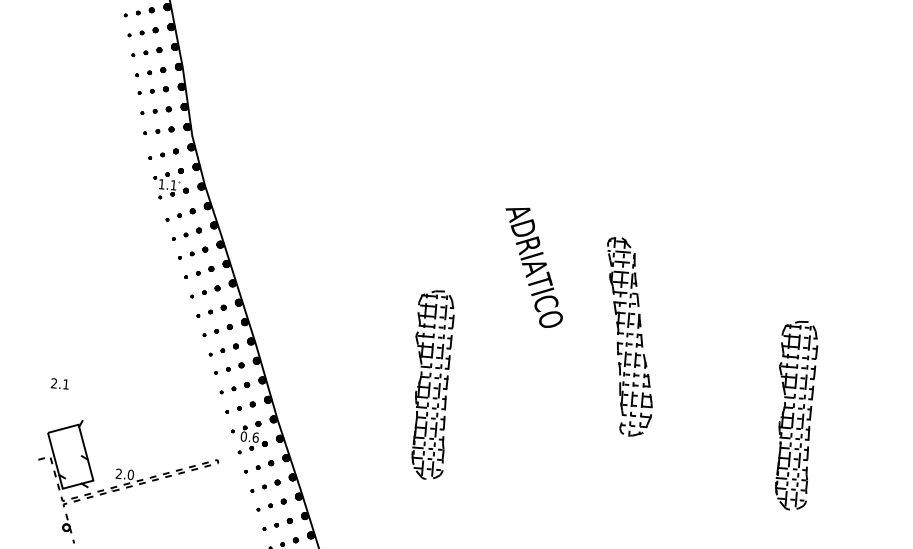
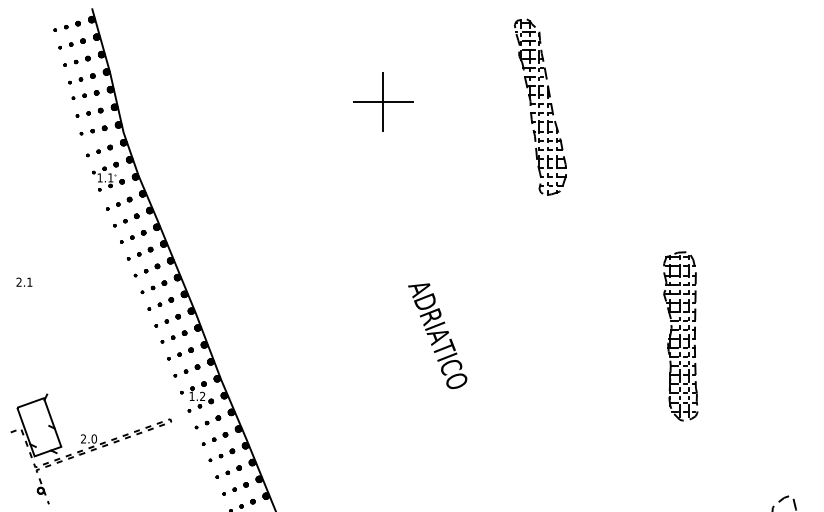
part: (484, 125) -> (383, 101), added
text: (533, 267) -> (437, 336), moved
part: (628, 336) -> (540, 106), moved
text: (60, 383) -> (24, 281), moved
part: (430, 384) -> (354, 336), removed
text: (249, 437) -> (197, 396), 0.6 -> 1.2

